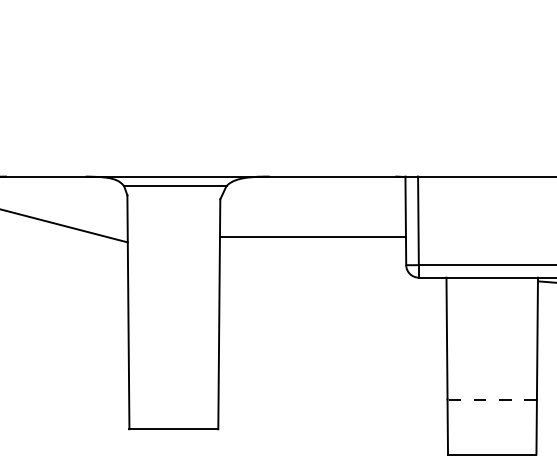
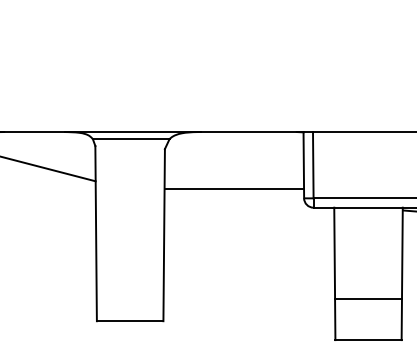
line: (312, 237) -> (233, 188), moved
line: (492, 399) -> (368, 298), dashed -> solid

